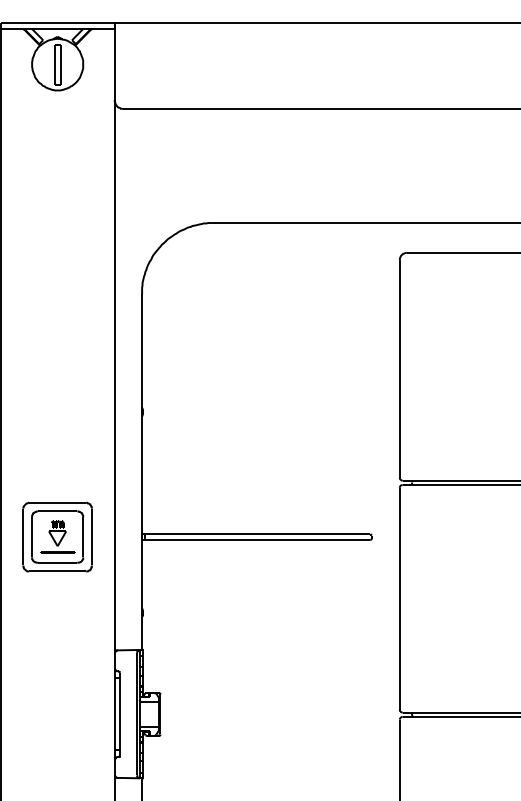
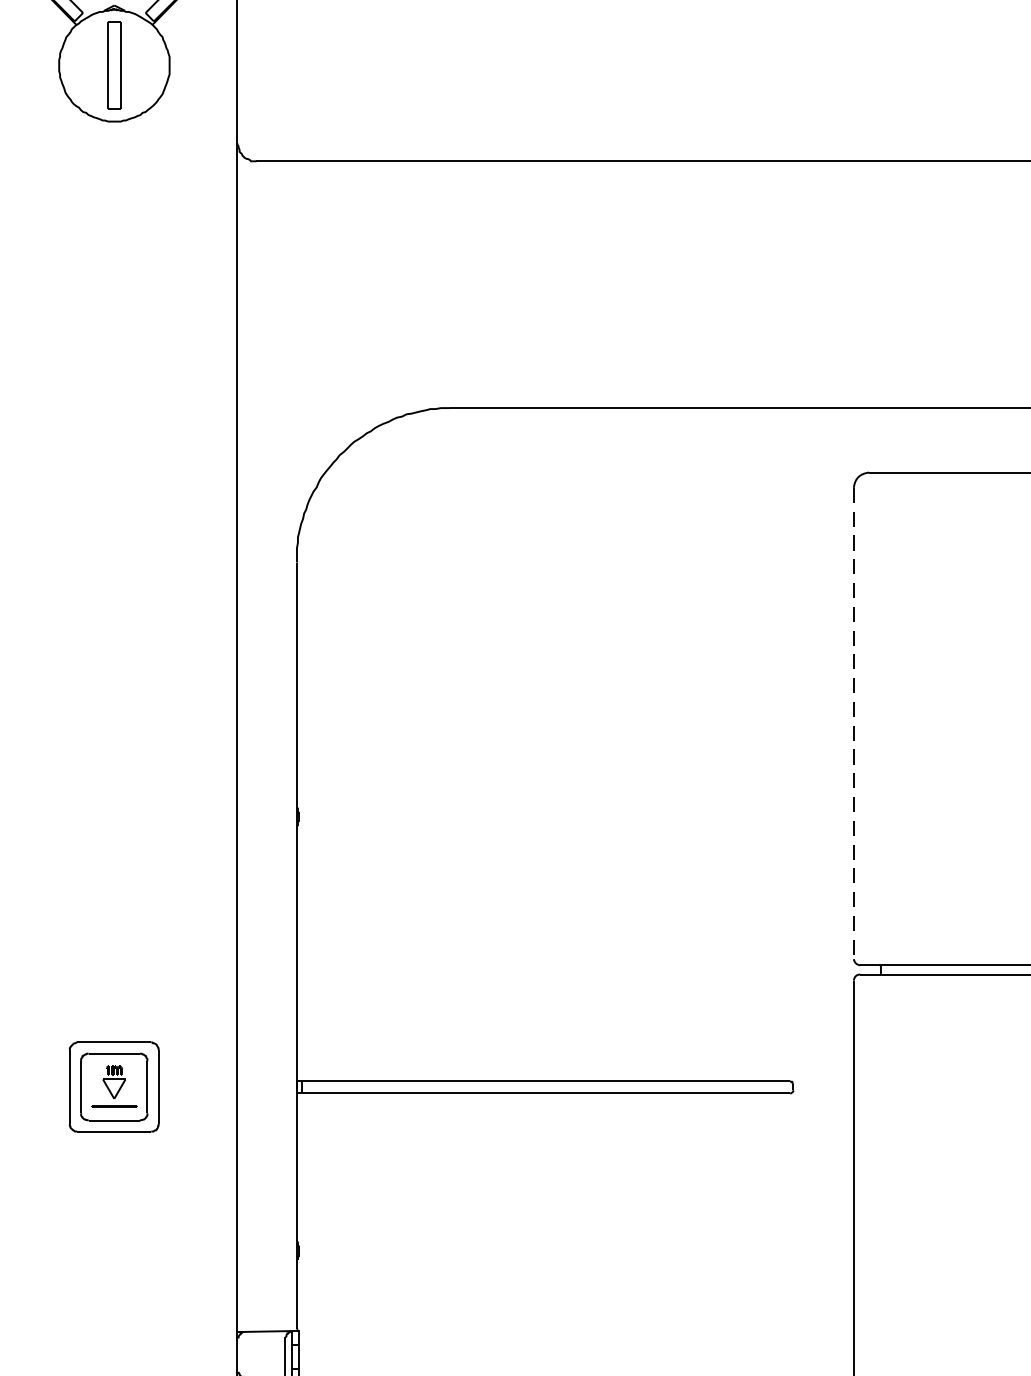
line: (399, 369) -> (853, 724), solid -> dashed
part: (57, 536) -> (114, 1085), size x0.6

